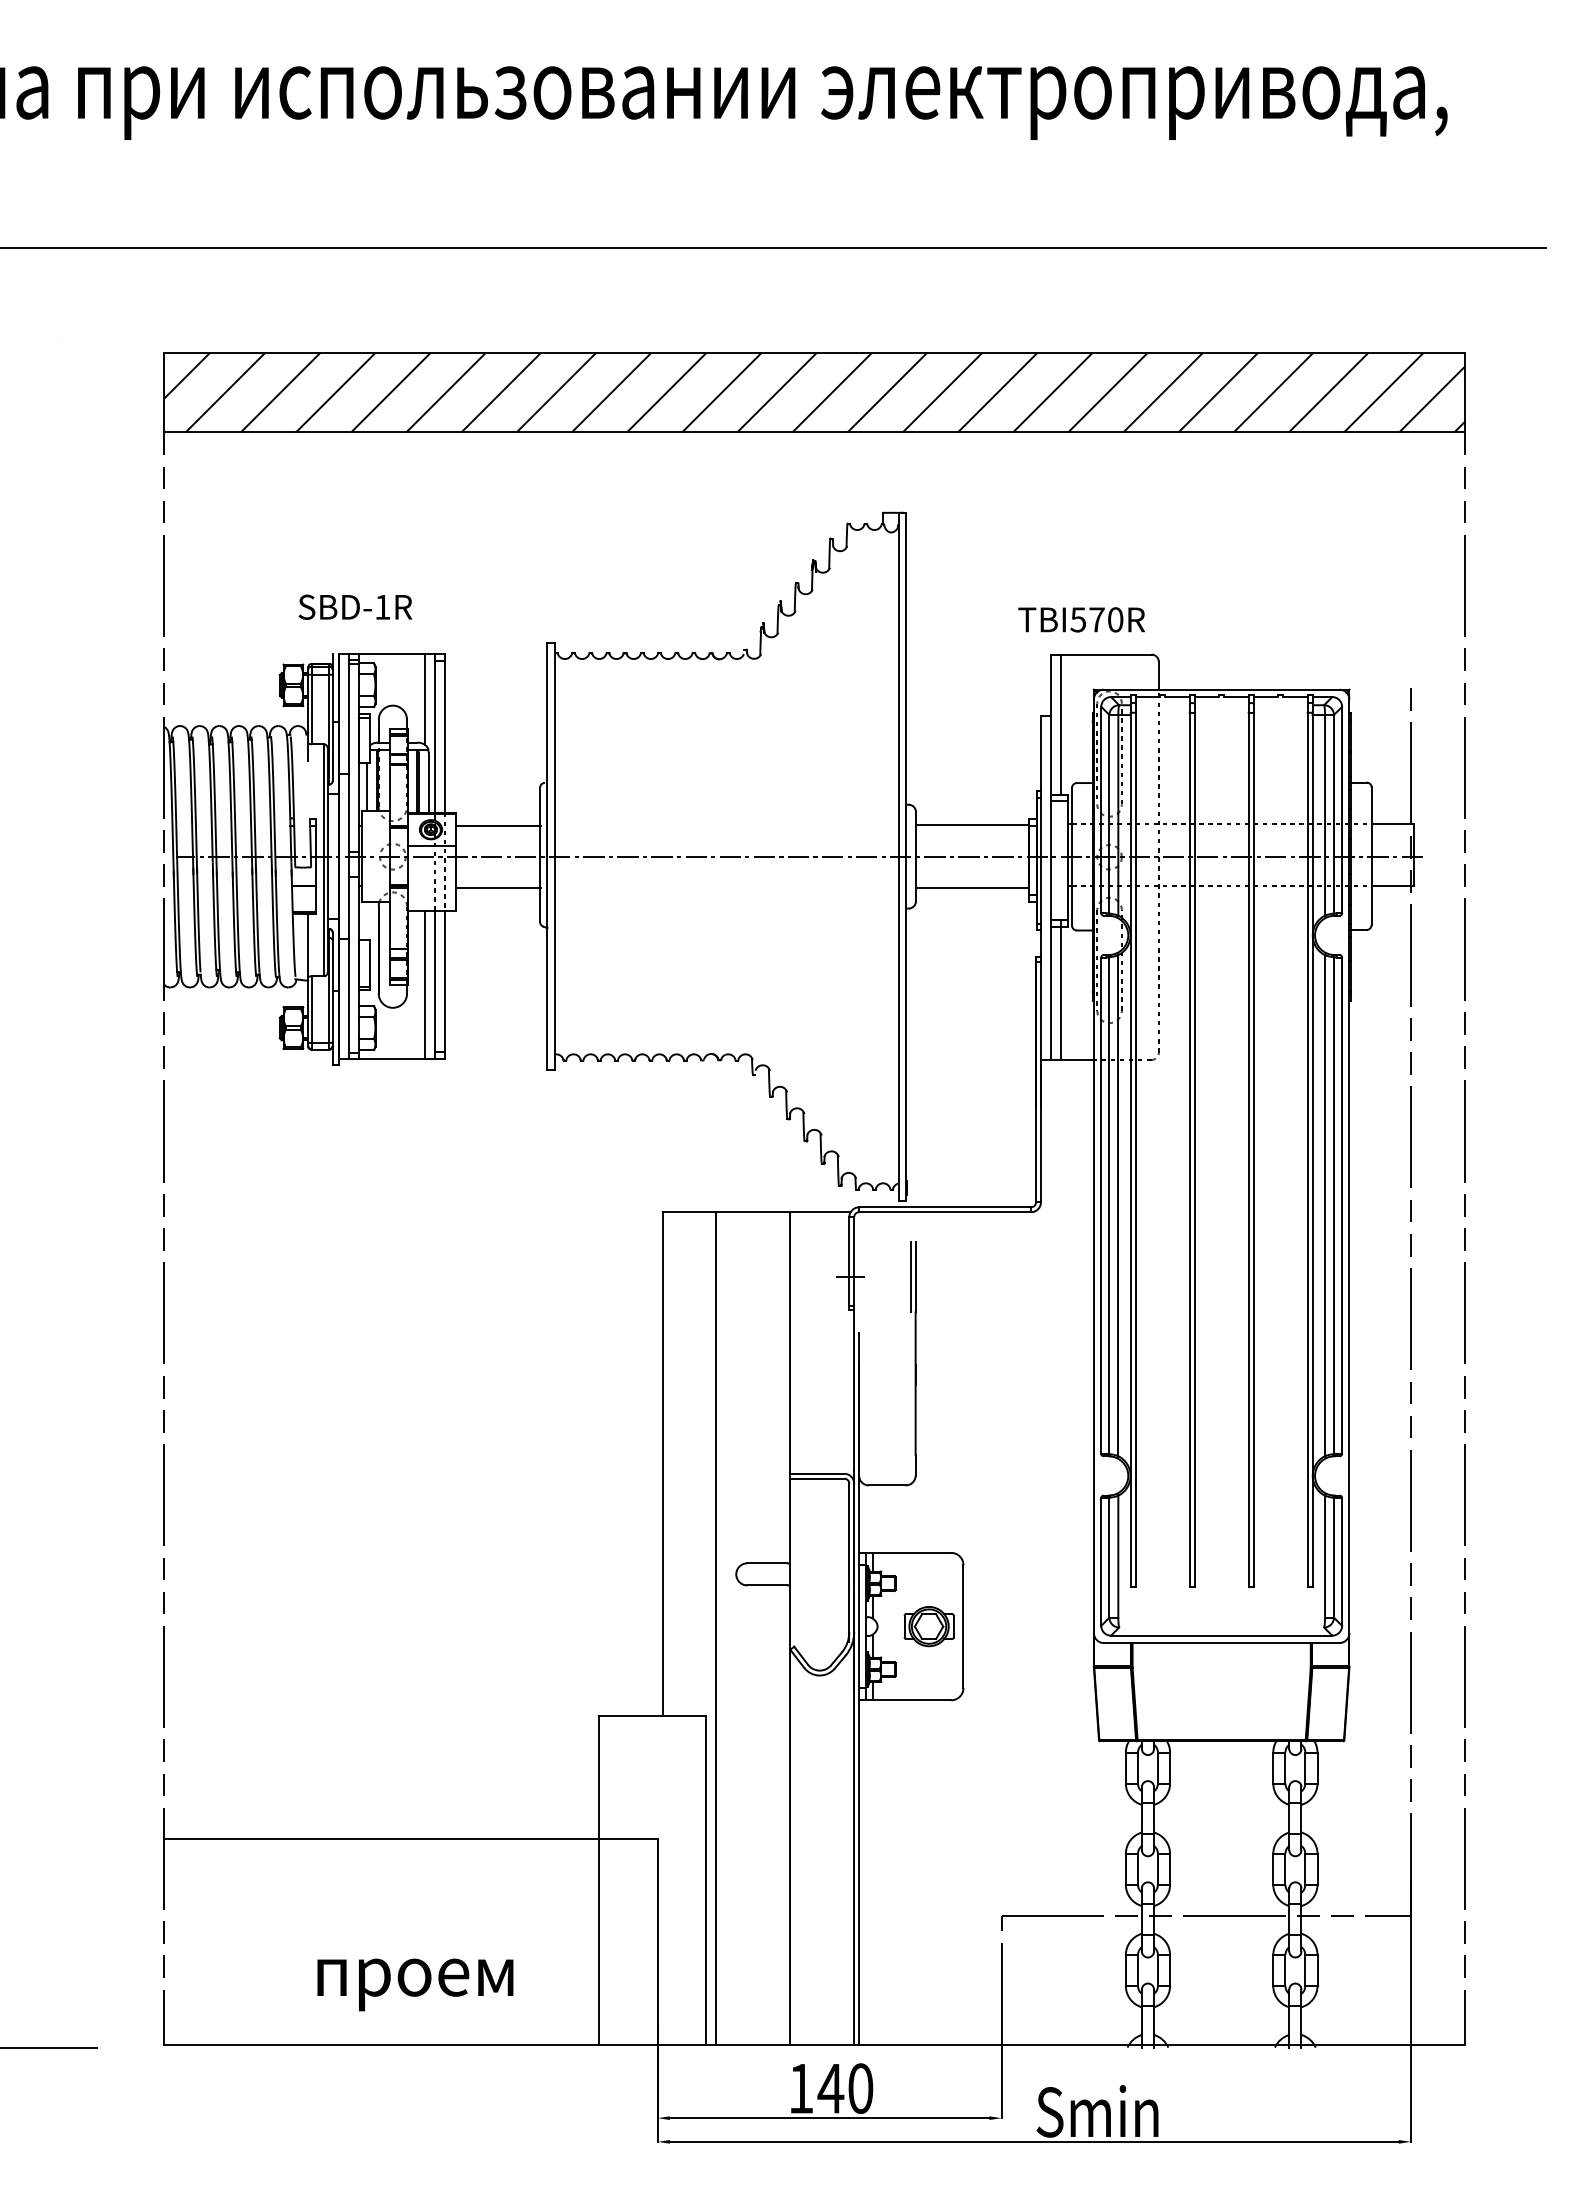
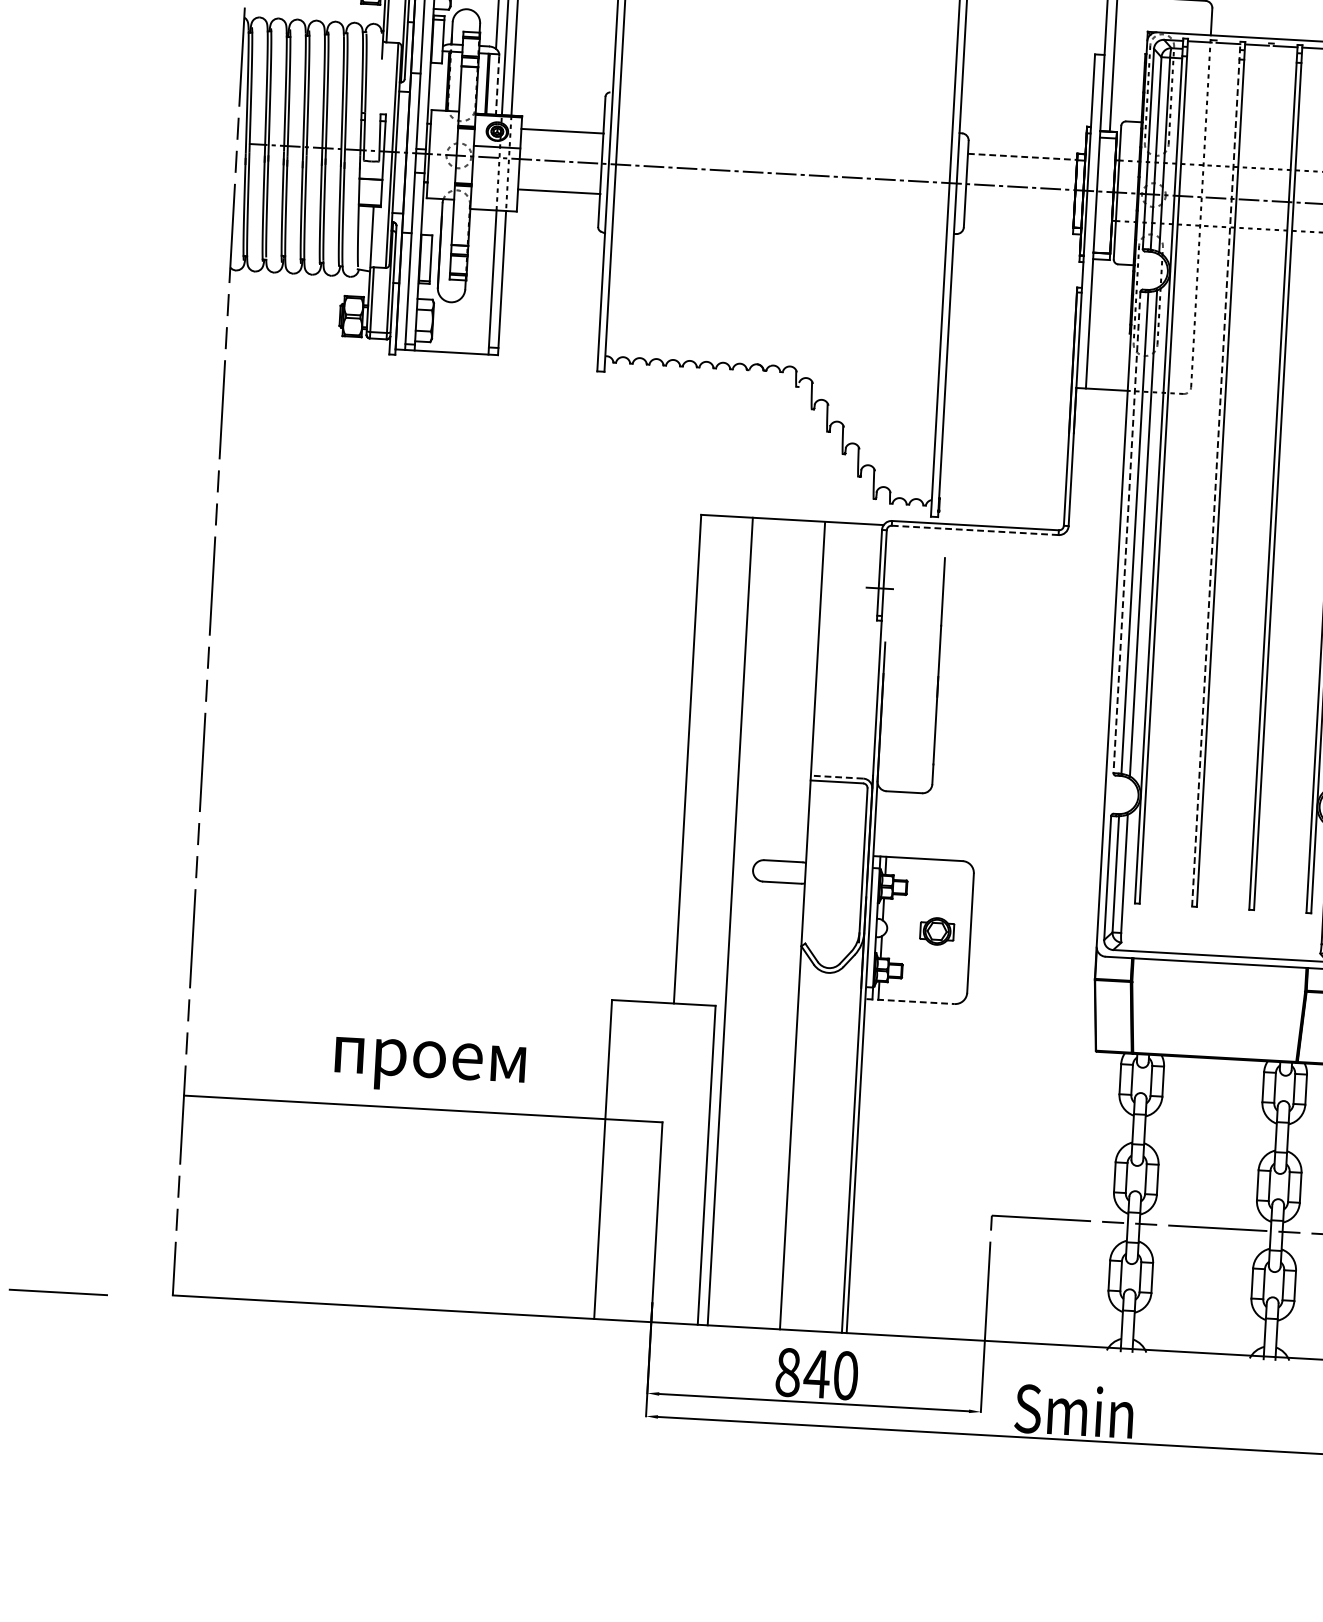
line: (428, 783) -> (497, 86), solid -> dashed
line: (367, 786) -> (438, 86), removed
line: (972, 825) -> (1022, 156), solid -> dashed
line: (972, 887) -> (1019, 217), removed
line: (424, 984) -> (482, 281), removed
line: (1060, 989) -> (1099, 320), removed
line: (1189, 1140) -> (1216, 474), solid -> dashed
line: (1101, 1206) -> (1127, 533), solid -> dashed
line: (945, 1212) -> (975, 530), solid -> dashed
line: (910, 1277) -> (938, 591), removed
line: (816, 1473) -> (836, 776), solid -> dashed
part: (928, 1626) -> (936, 931), size x0.7
line: (906, 1700) -> (911, 1001), solid -> dashed
text: (415, 1984) -> (430, 1066), moved
text: (801, 2088) -> (788, 1372), 140 -> 840

